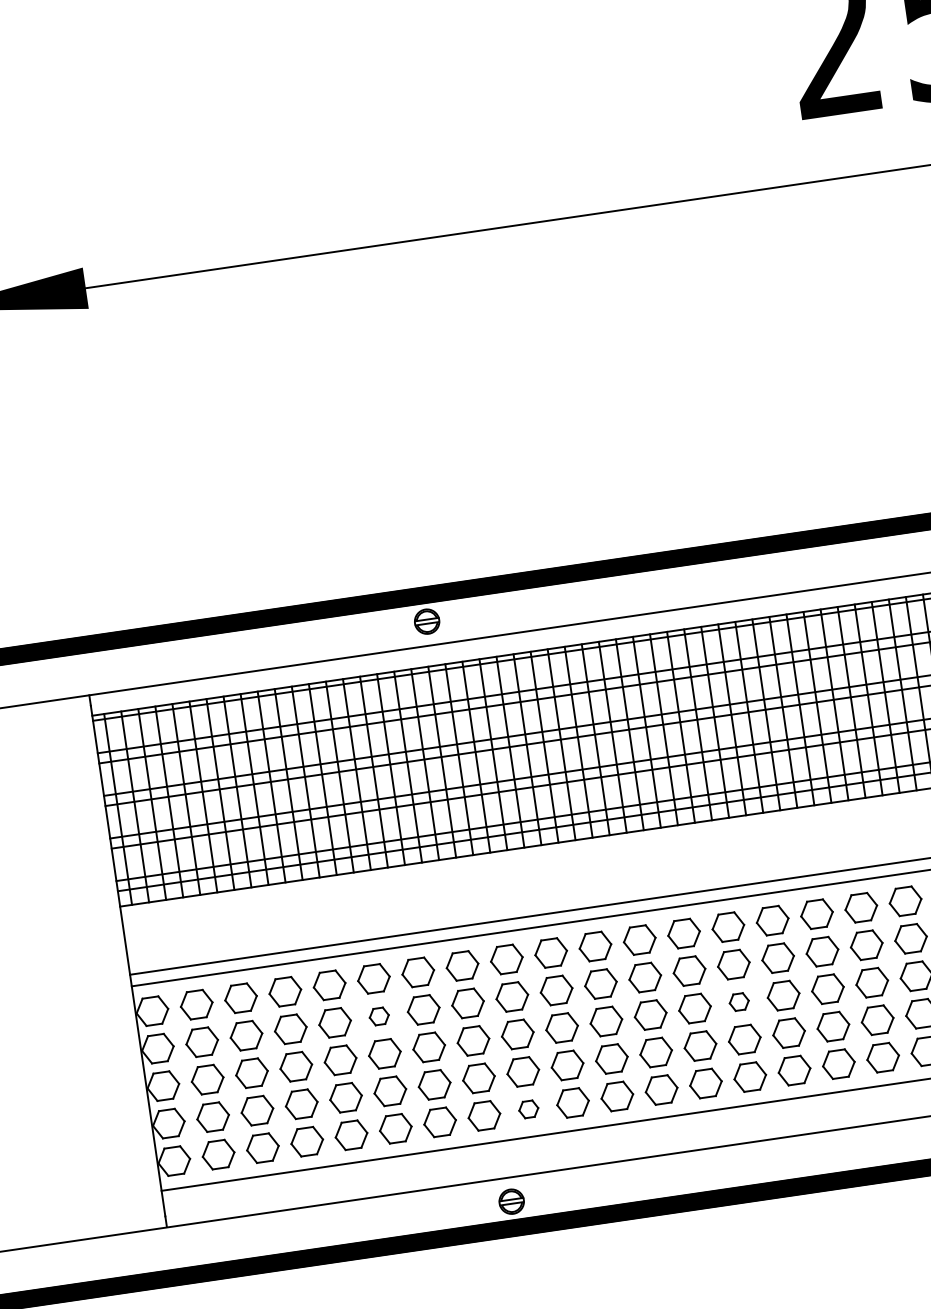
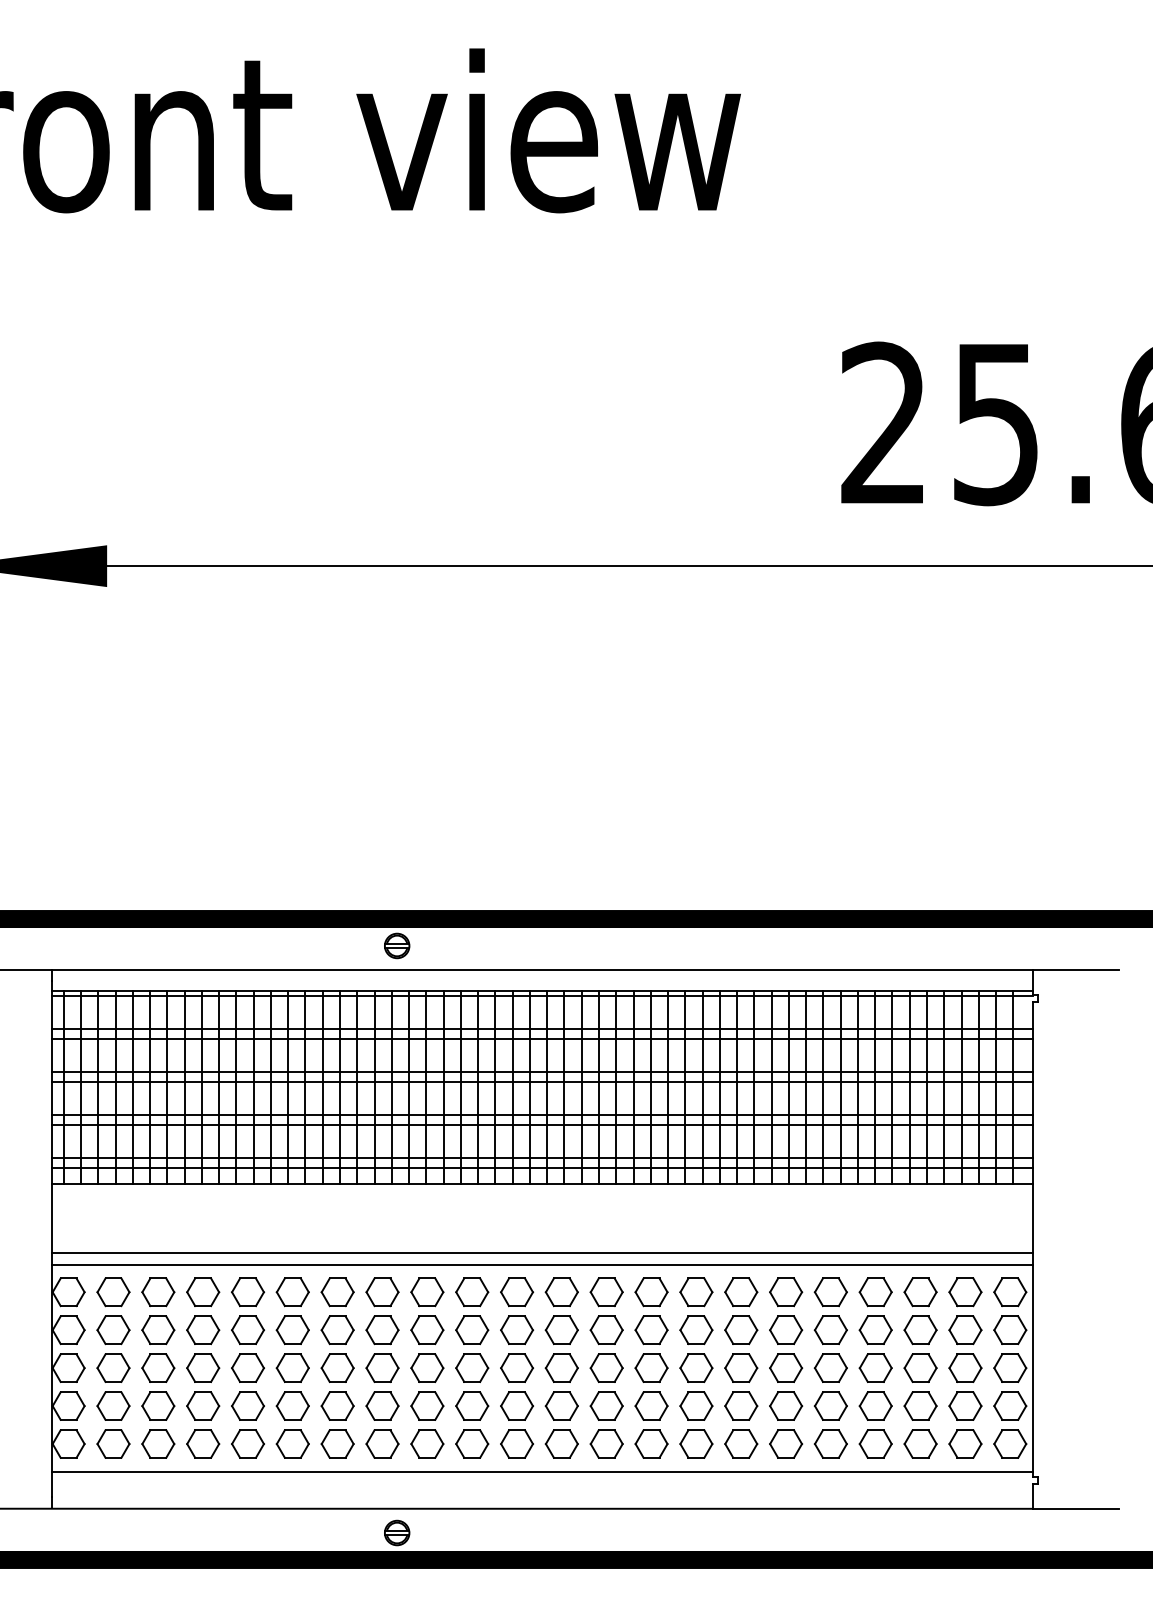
part: (739, 1001) -> (651, 1367), size x1.67
part: (379, 1016) -> (292, 1330), size x1.67
part: (528, 1108) -> (427, 1443), size x1.67

